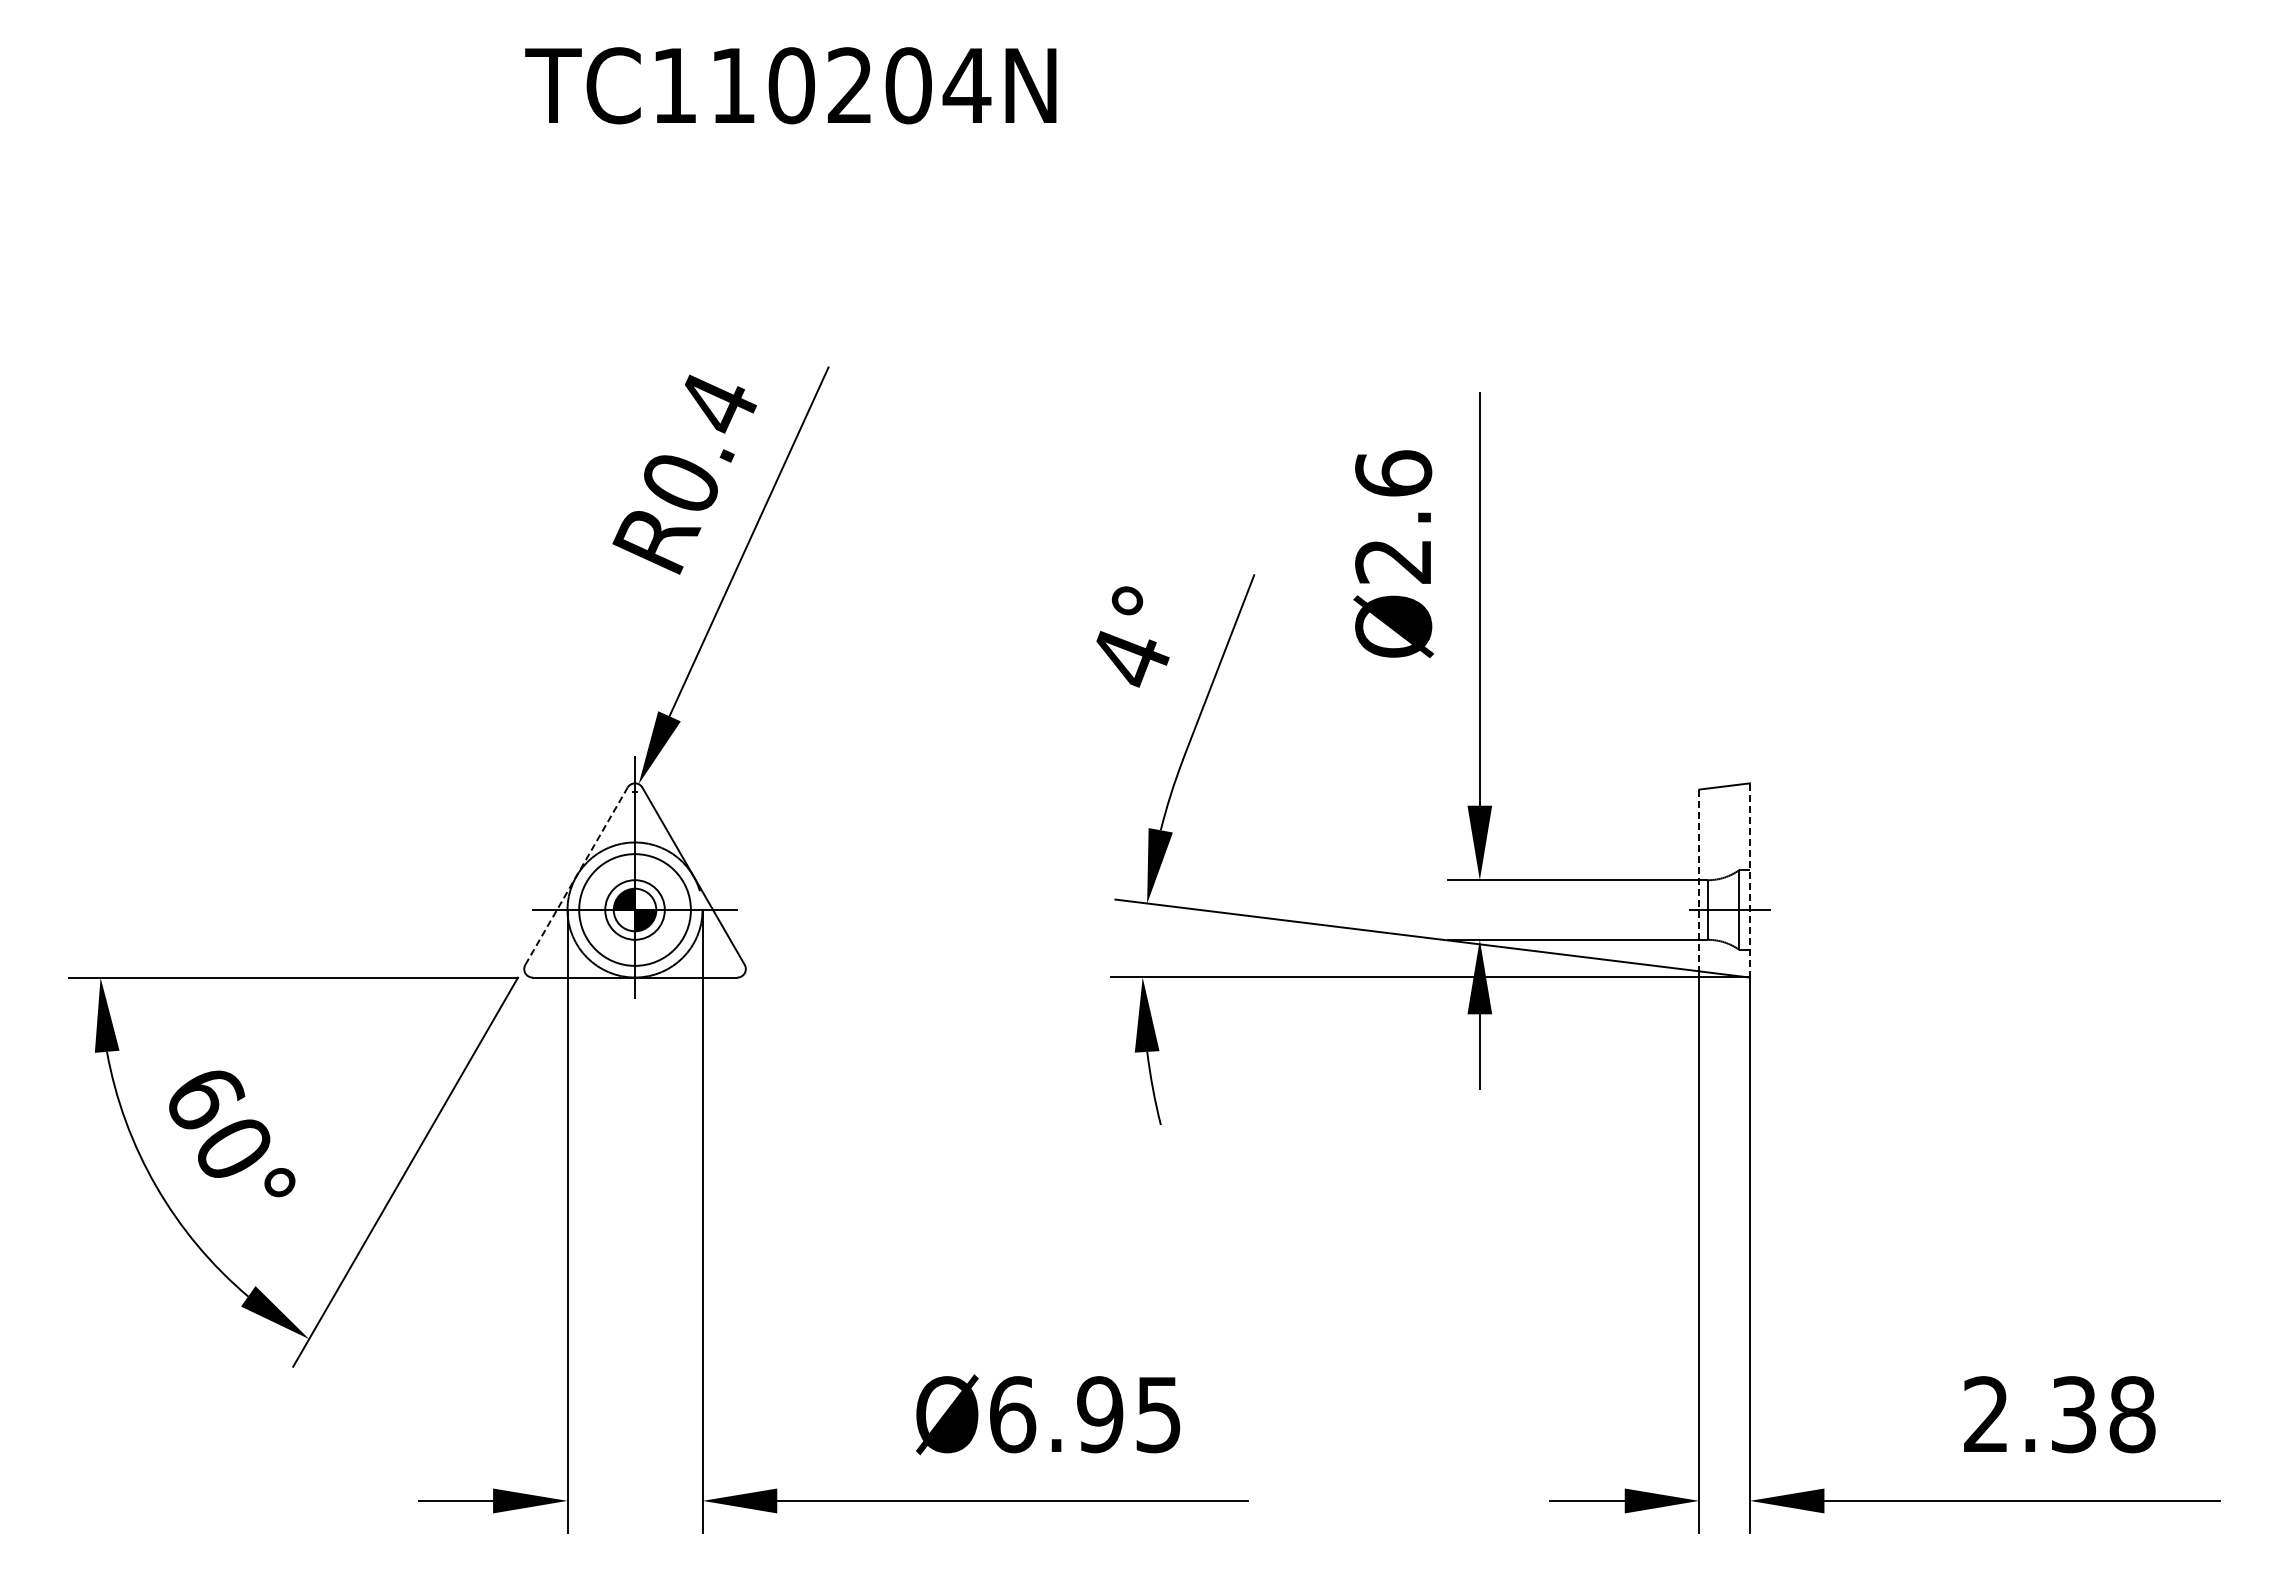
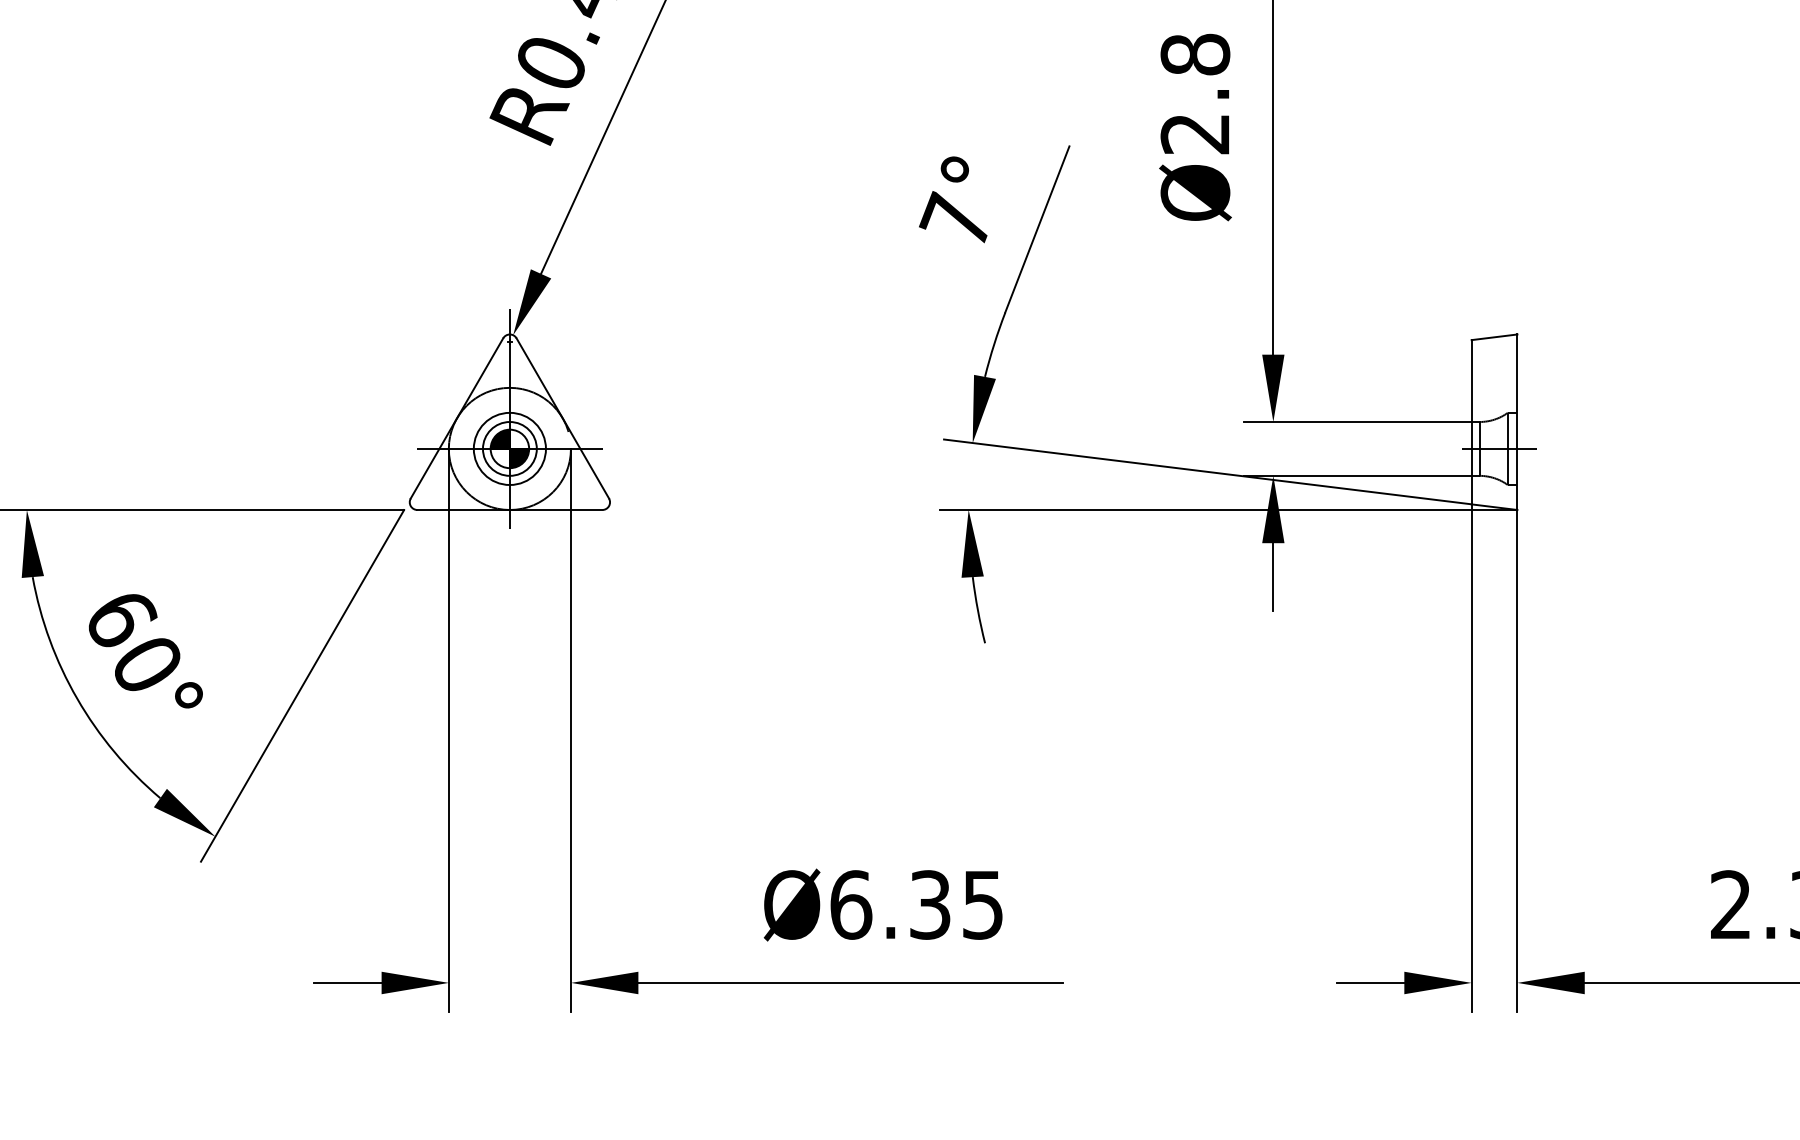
text: (1393, 473) -> (1195, 54), Ø2.6 -> Ø2.8
text: (1128, 655) -> (955, 218), 4° -> 7°
line: (576, 875) -> (456, 417), dashed -> solid
line: (1749, 879) -> (1517, 421), dashed -> solid
line: (1699, 880) -> (1471, 422), dashed -> solid
circle: (634, 909) -> (509, 448), size x0.71
text: (1100, 1414) -> (930, 904), Ø6.95 -> Ø6.35

